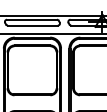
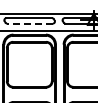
line: (33, 25) -> (30, 23), solid -> dashed

